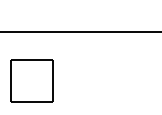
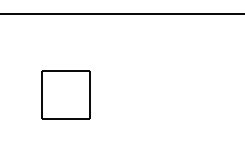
part: (31, 80) -> (65, 94), size x0.7

